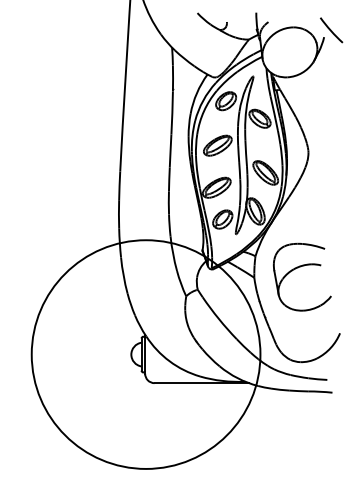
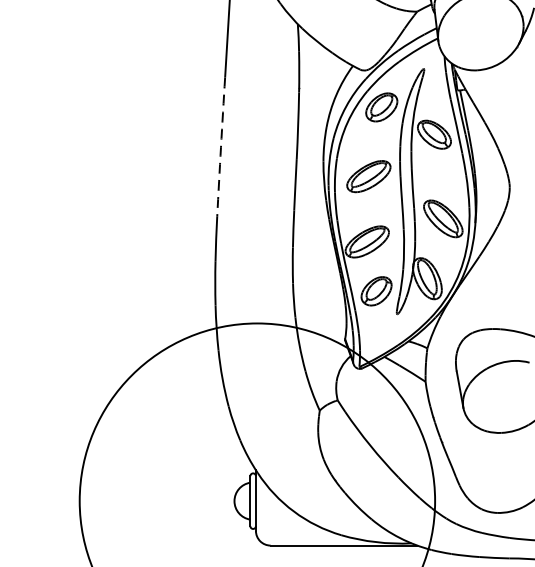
arc: (122, 126) -> (220, 146), solid -> dashed

